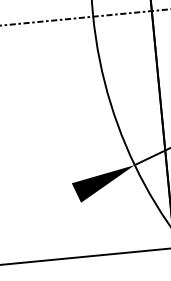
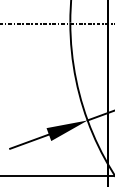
line: (47, 206) -> (29, 141), added

